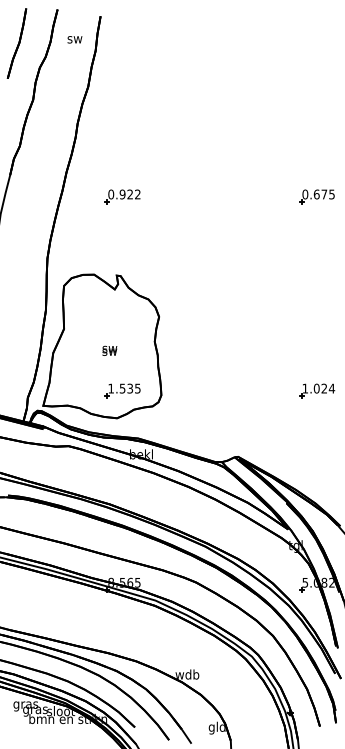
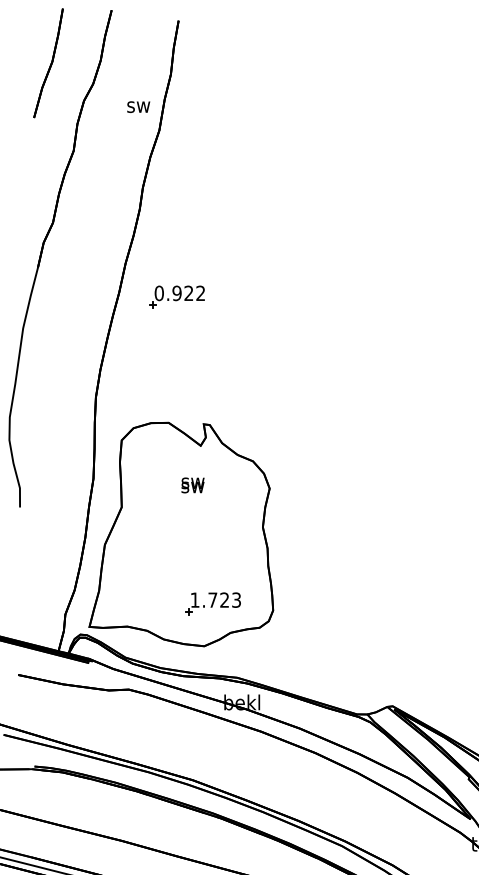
text: (74, 39) -> (137, 106), moved
part: (122, 196) -> (176, 296), moved
text: (109, 350) -> (192, 484), moved
text: (129, 388) -> (223, 599), 1.535 -> 1.723

